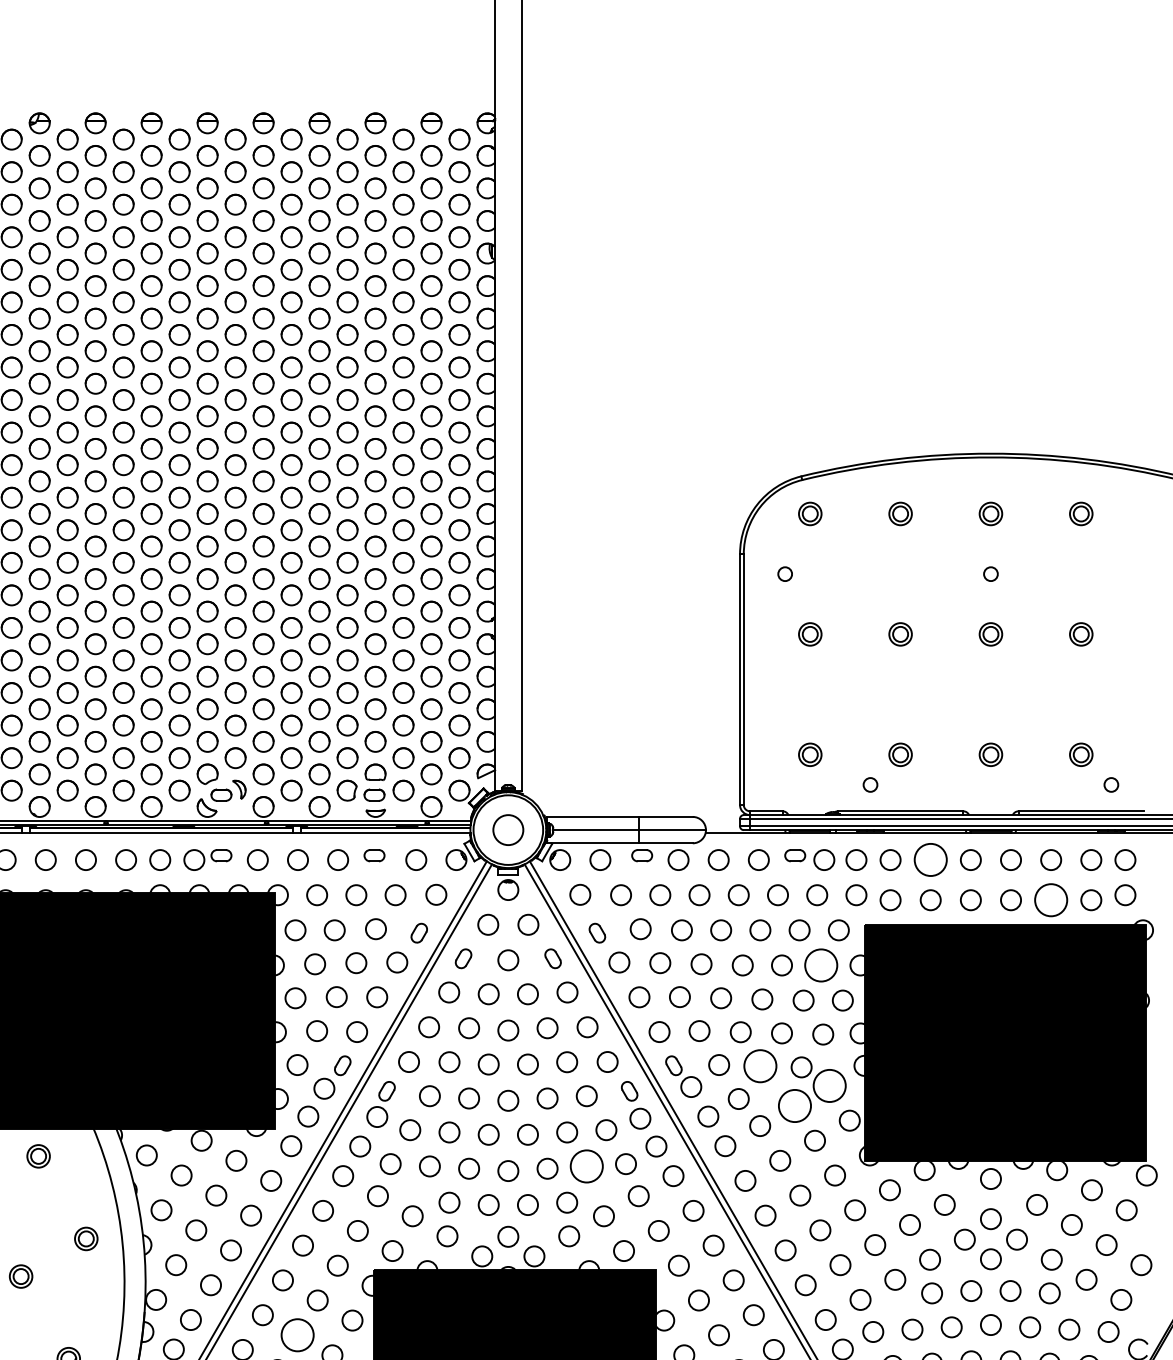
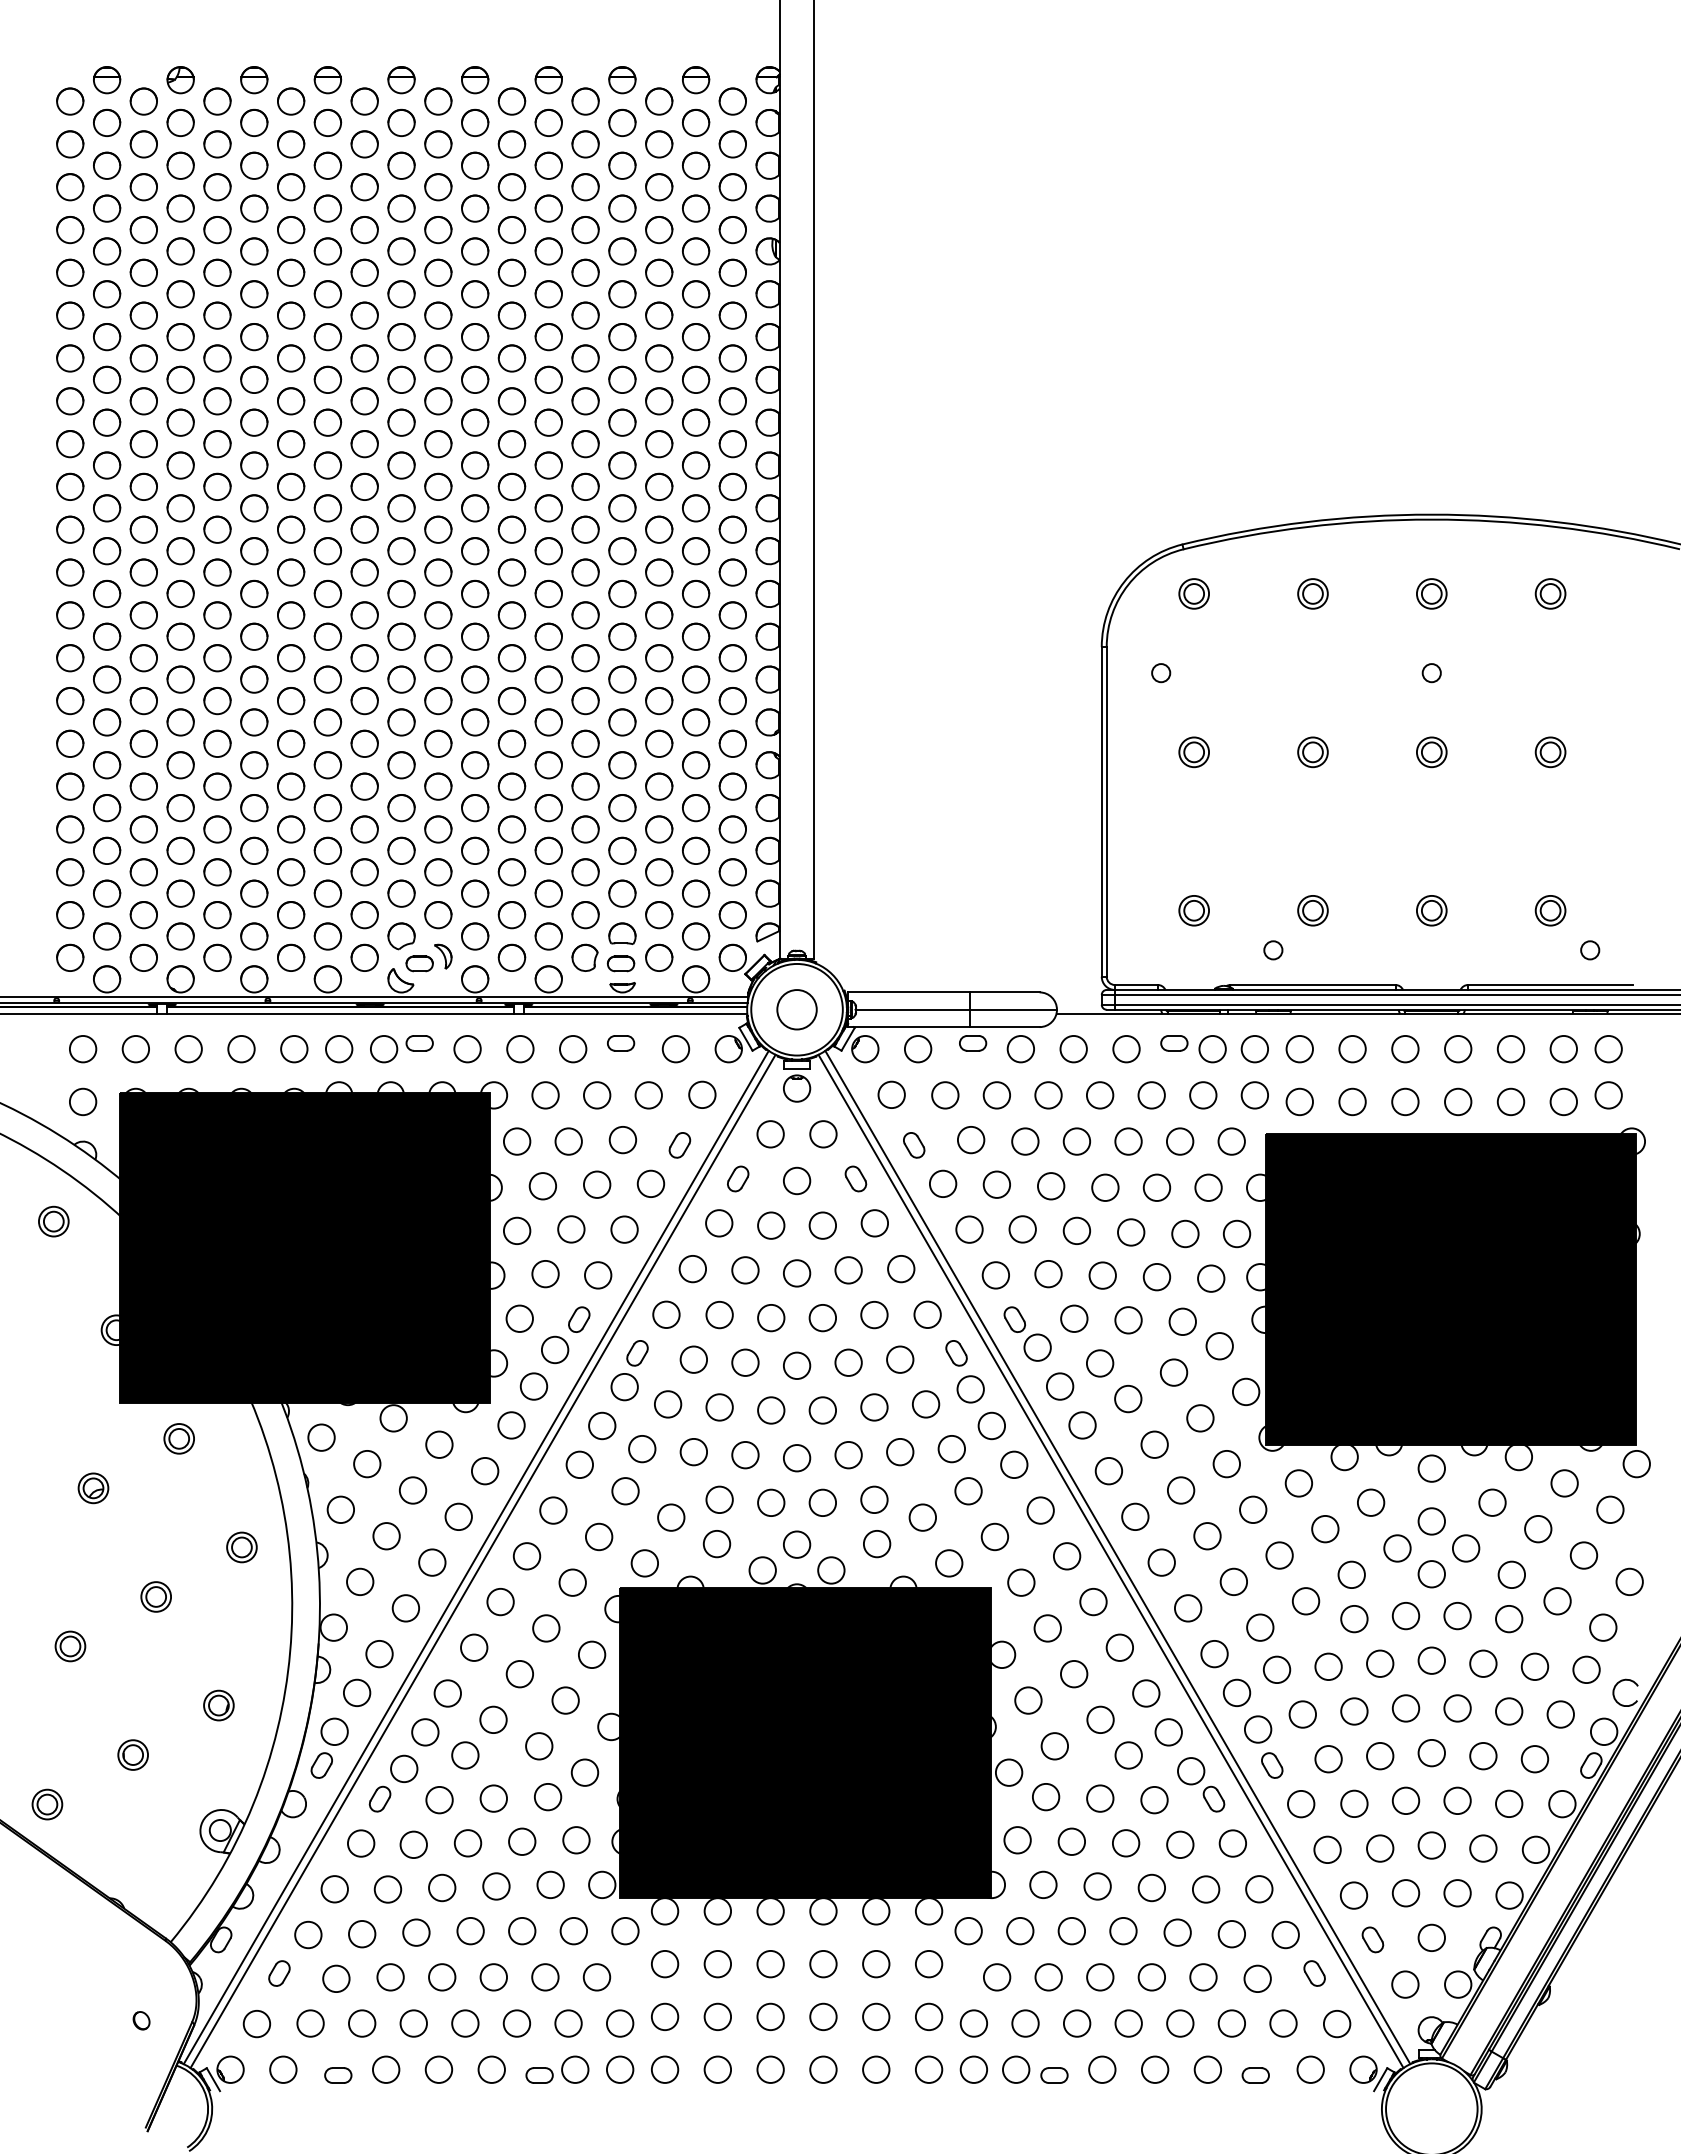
circle: (930, 860) -> (1352, 1049), size x0.62
circle: (1050, 899) -> (1510, 1101), size x0.62
circle: (821, 965) -> (1208, 1187), size x0.62
circle: (760, 1066) -> (1128, 1320), size x0.62
circle: (829, 1086) -> (1219, 1346), size x0.62
circle: (794, 1105) -> (1173, 1372), size x0.62
circle: (587, 1165) -> (900, 1451), size x0.62
circle: (297, 1334) -> (519, 1673), size x0.62

